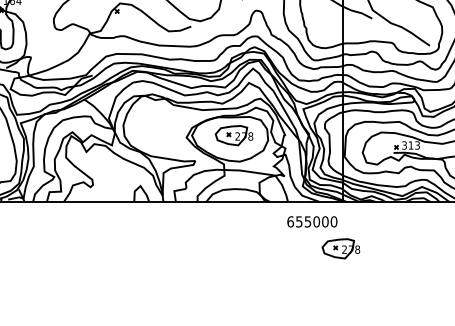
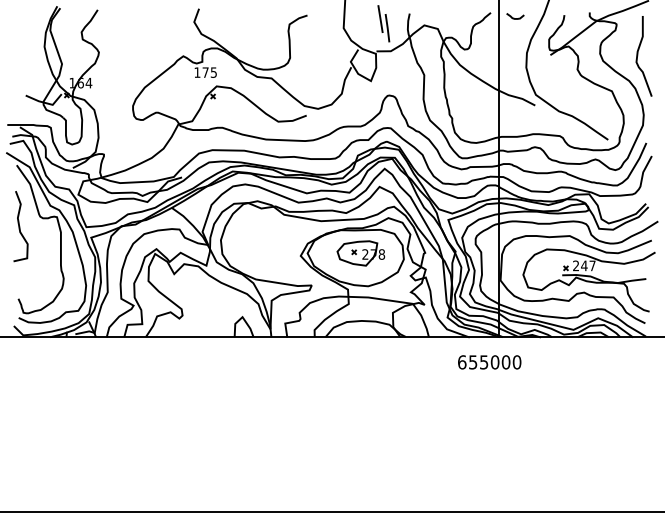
text: (411, 145) -> (584, 265), 313 -> 247
text: (312, 221) -> (489, 362), moved
part: (340, 248) -> (495, 396), removed

